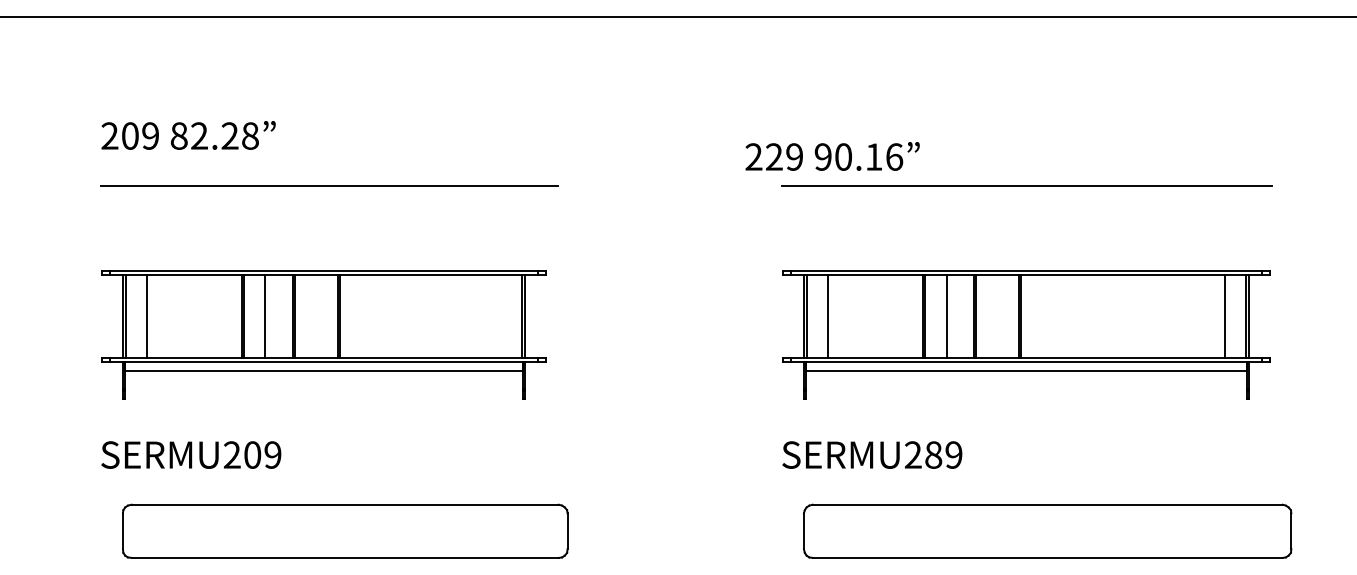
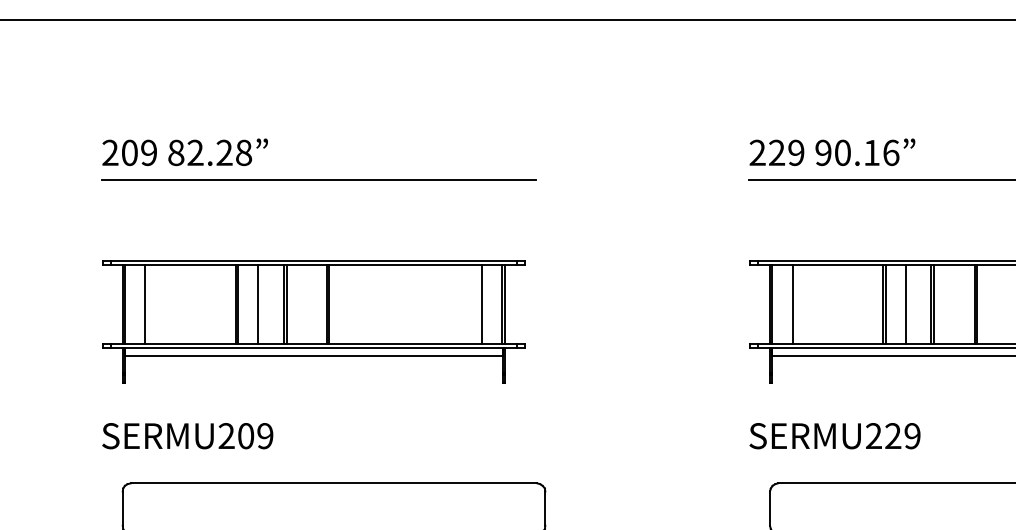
text: (188, 135) -> (185, 152), moved
text: (832, 156) -> (832, 152), moved
line: (501, 316) -> (482, 304), added
text: (933, 454) -> (893, 435), SERMU289 -> SERMU229

